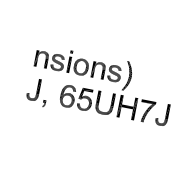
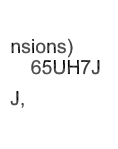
part: (36, 92) -> (16, 99), moved

